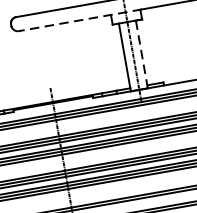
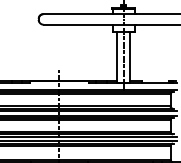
line: (80, 20) -> (89, 24), dashed -> solid
line: (142, 54) -> (130, 57), dashed -> solid

